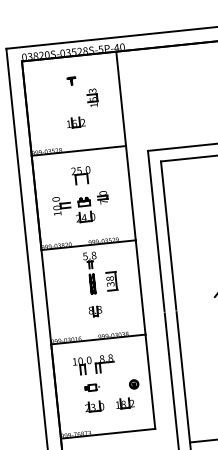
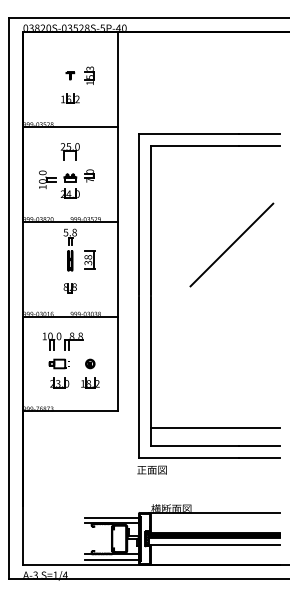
part: (71, 80) -> (70, 75), moved
part: (134, 383) -> (90, 363), moved
part: (91, 387) -> (58, 363), size x1.43

